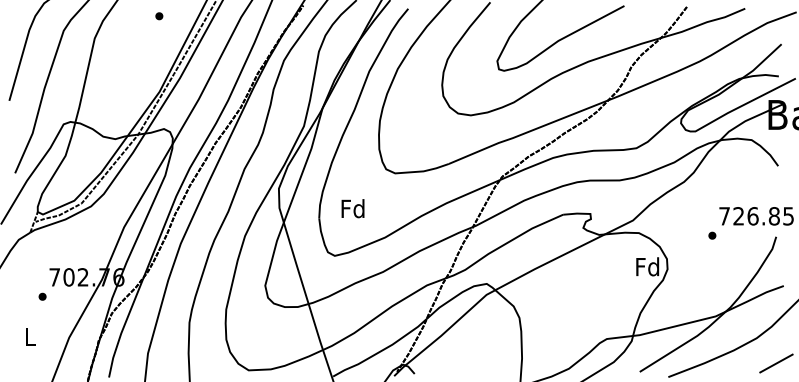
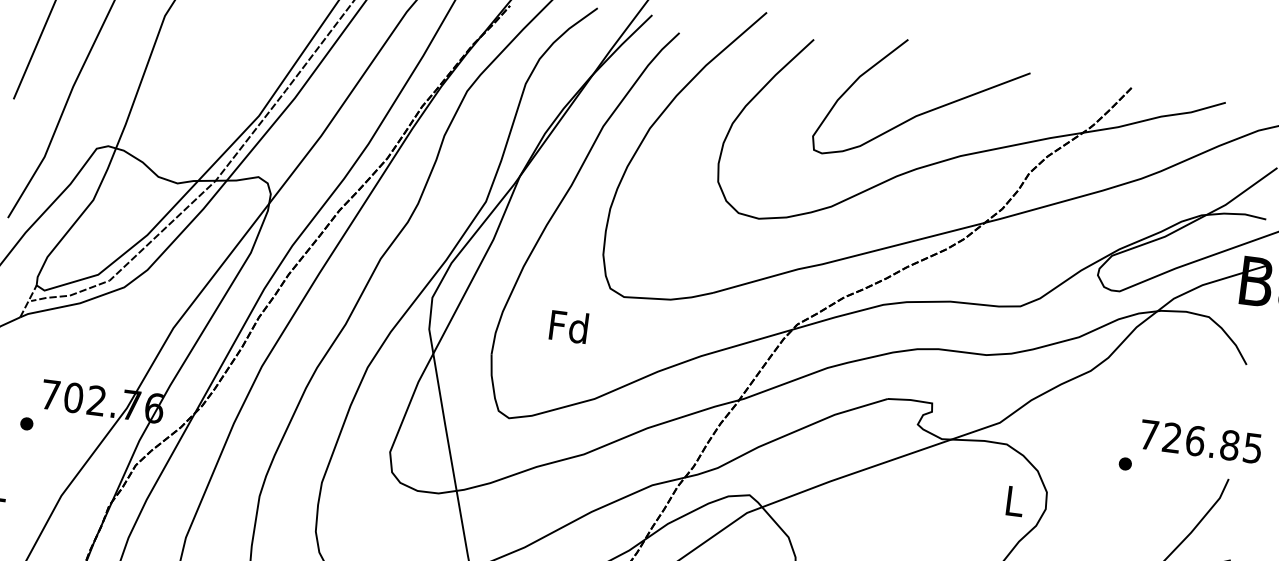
text: (352, 208) -> (568, 326), moved
text: (647, 266) -> (1013, 500), Fd -> L

